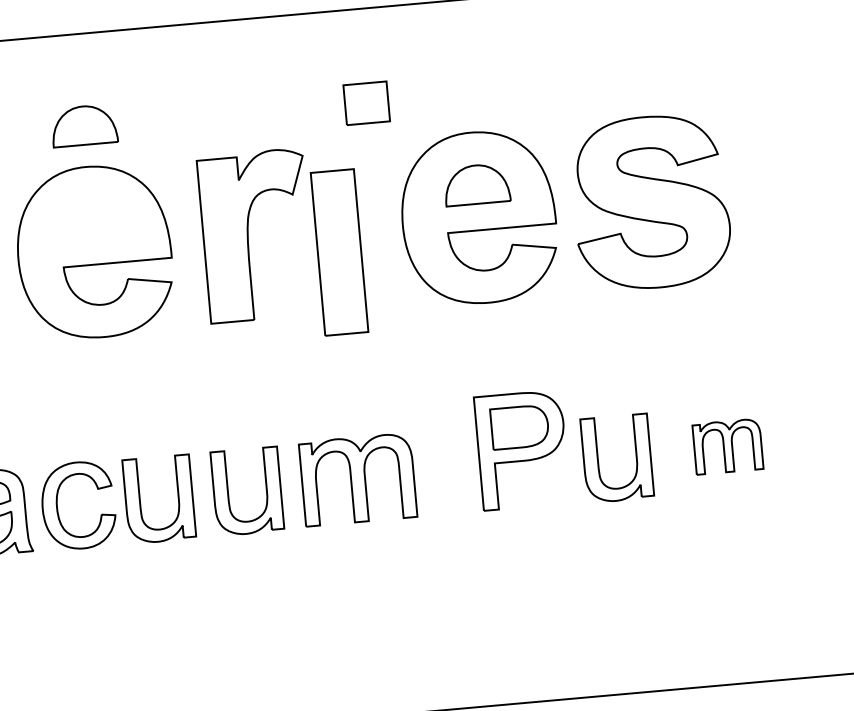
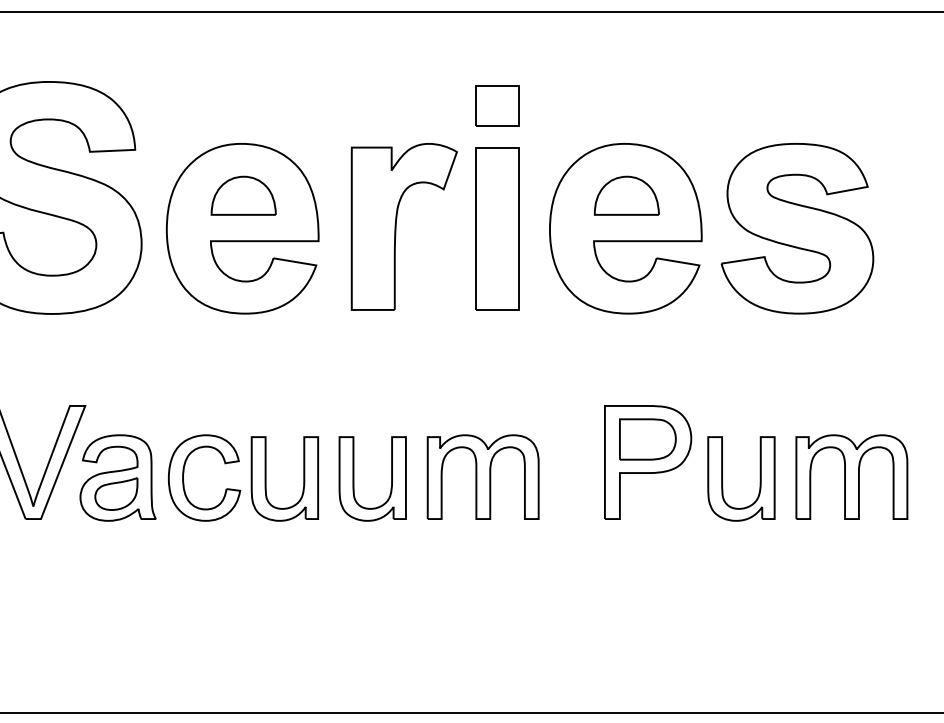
part: (367, 103) -> (497, 105), moved
part: (84, 125) -> (243, 195), moved
part: (340, 252) -> (497, 228), moved
part: (727, 446) -> (851, 476), size x1.67

